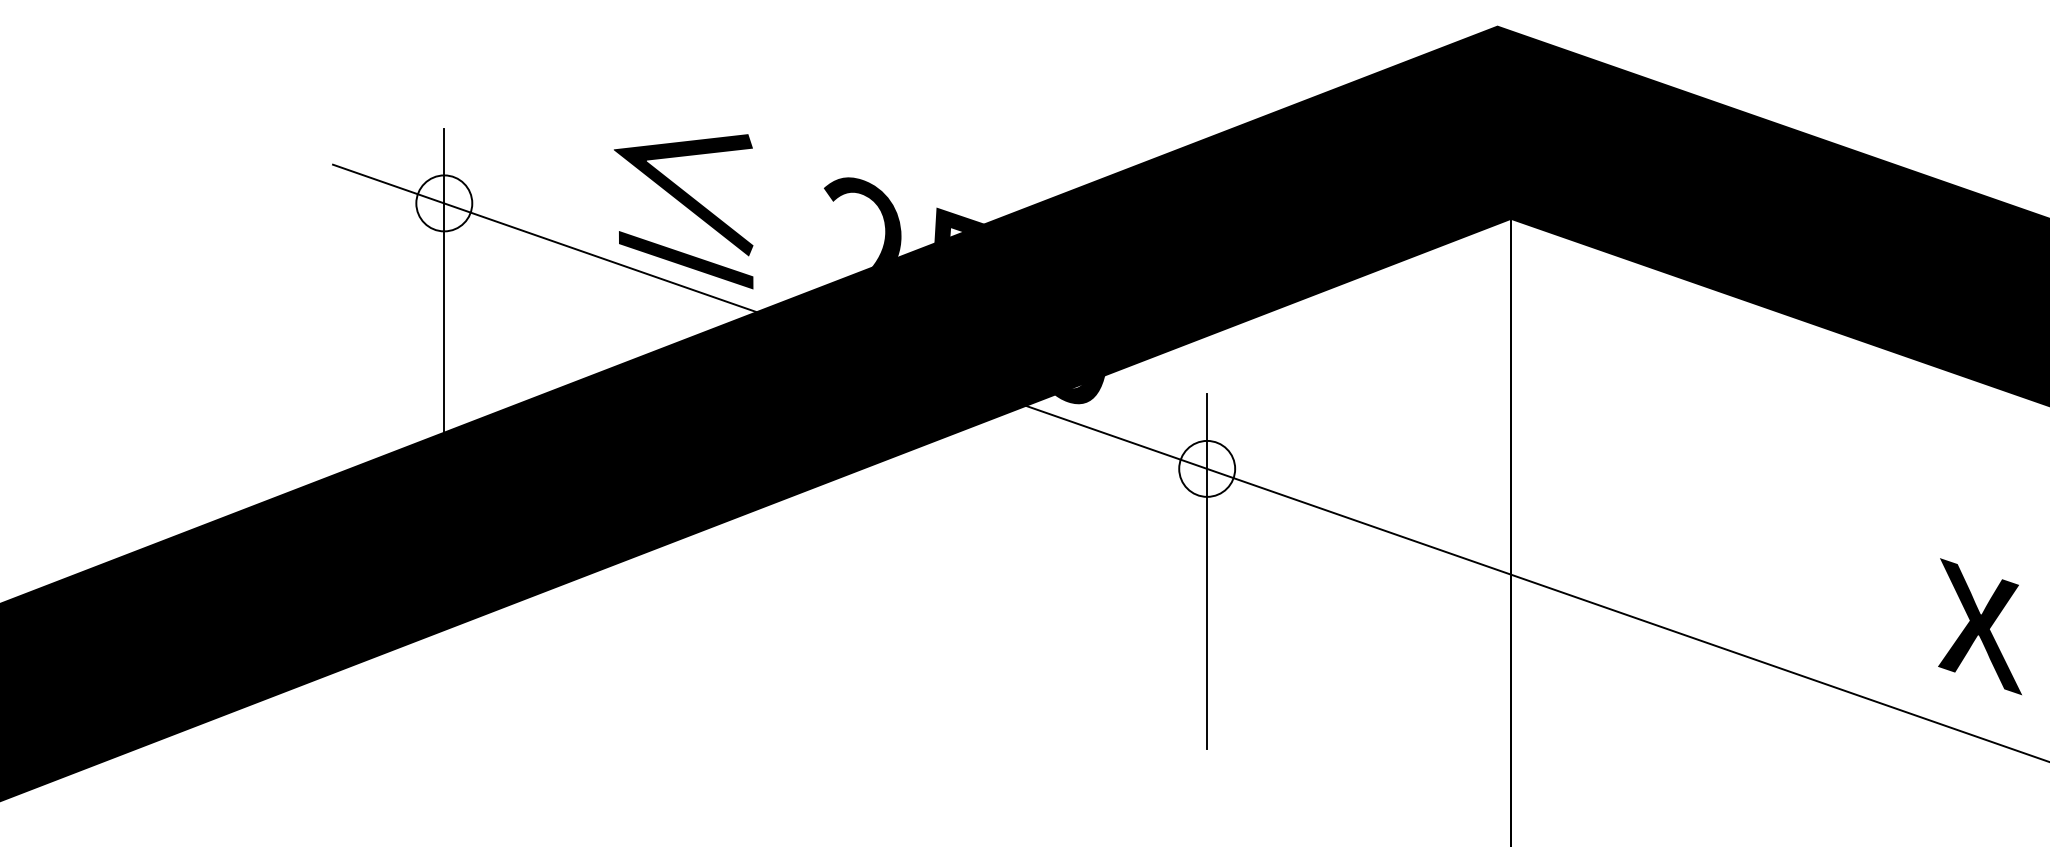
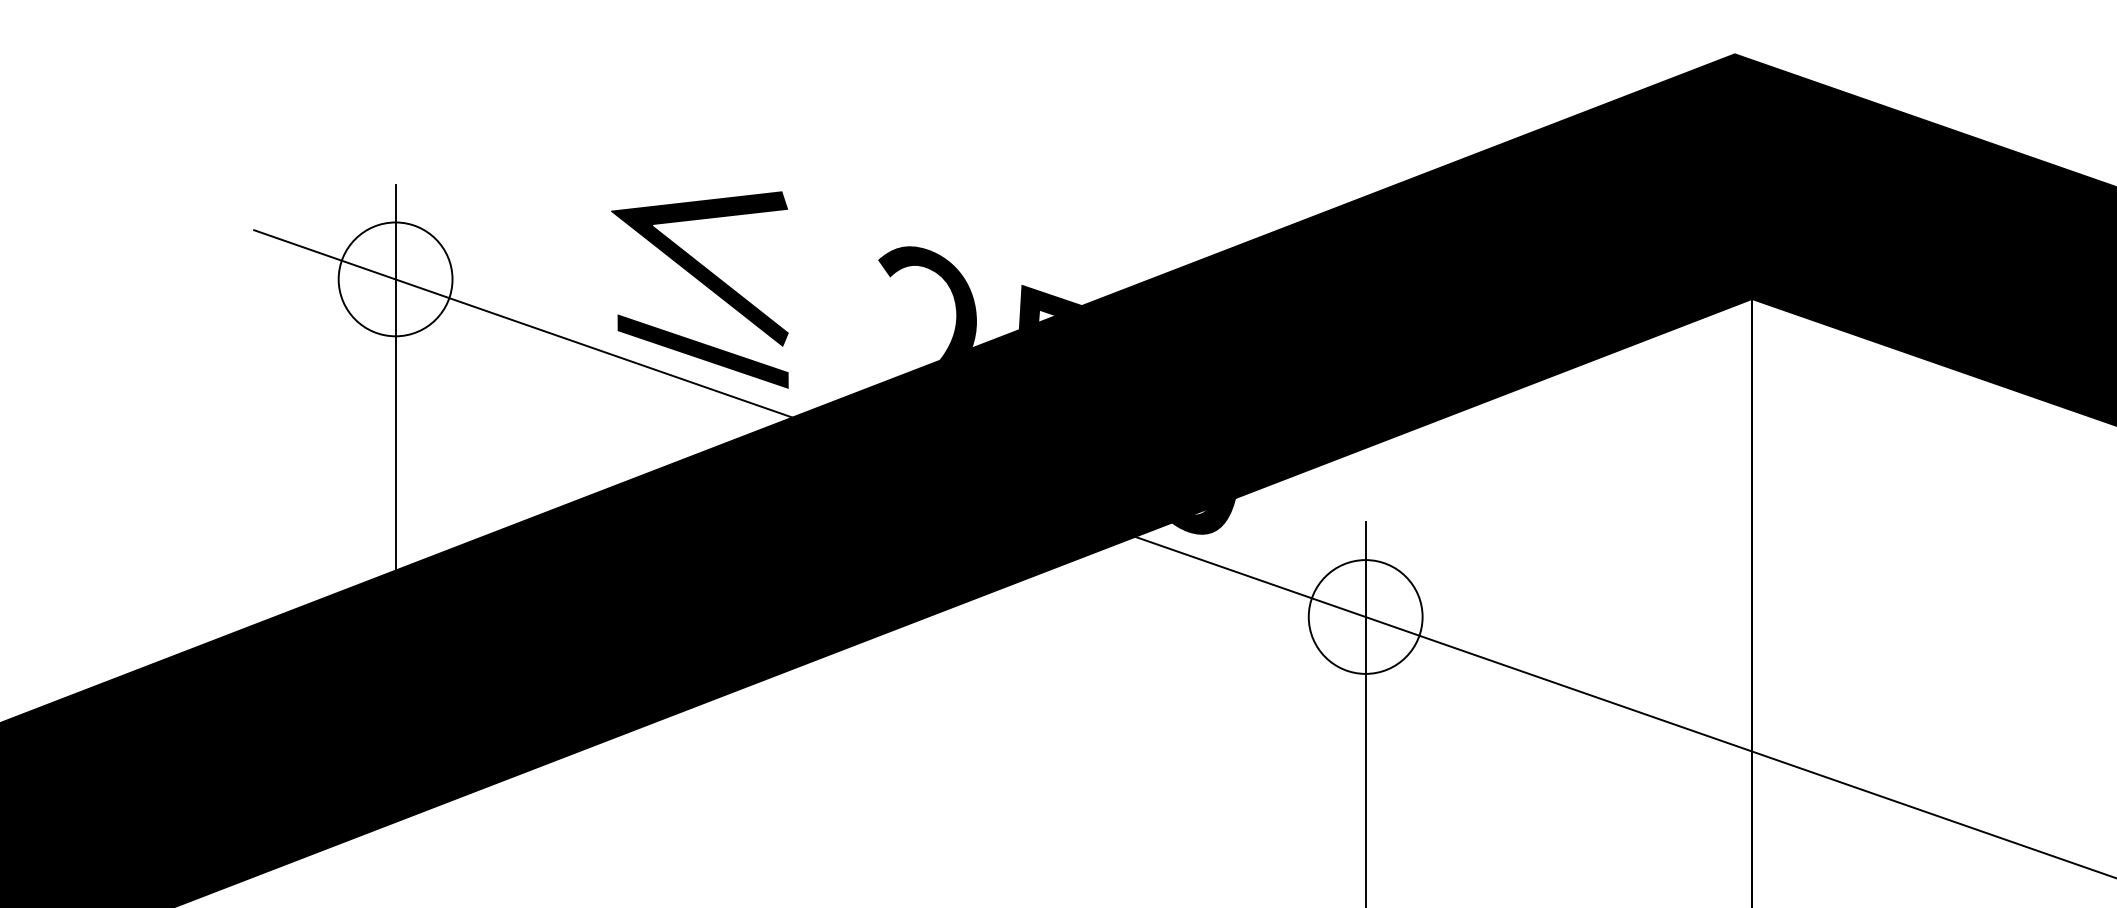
circle: (444, 203) -> (395, 279), size x1.6
circle: (1207, 468) -> (1366, 616), size x1.6

